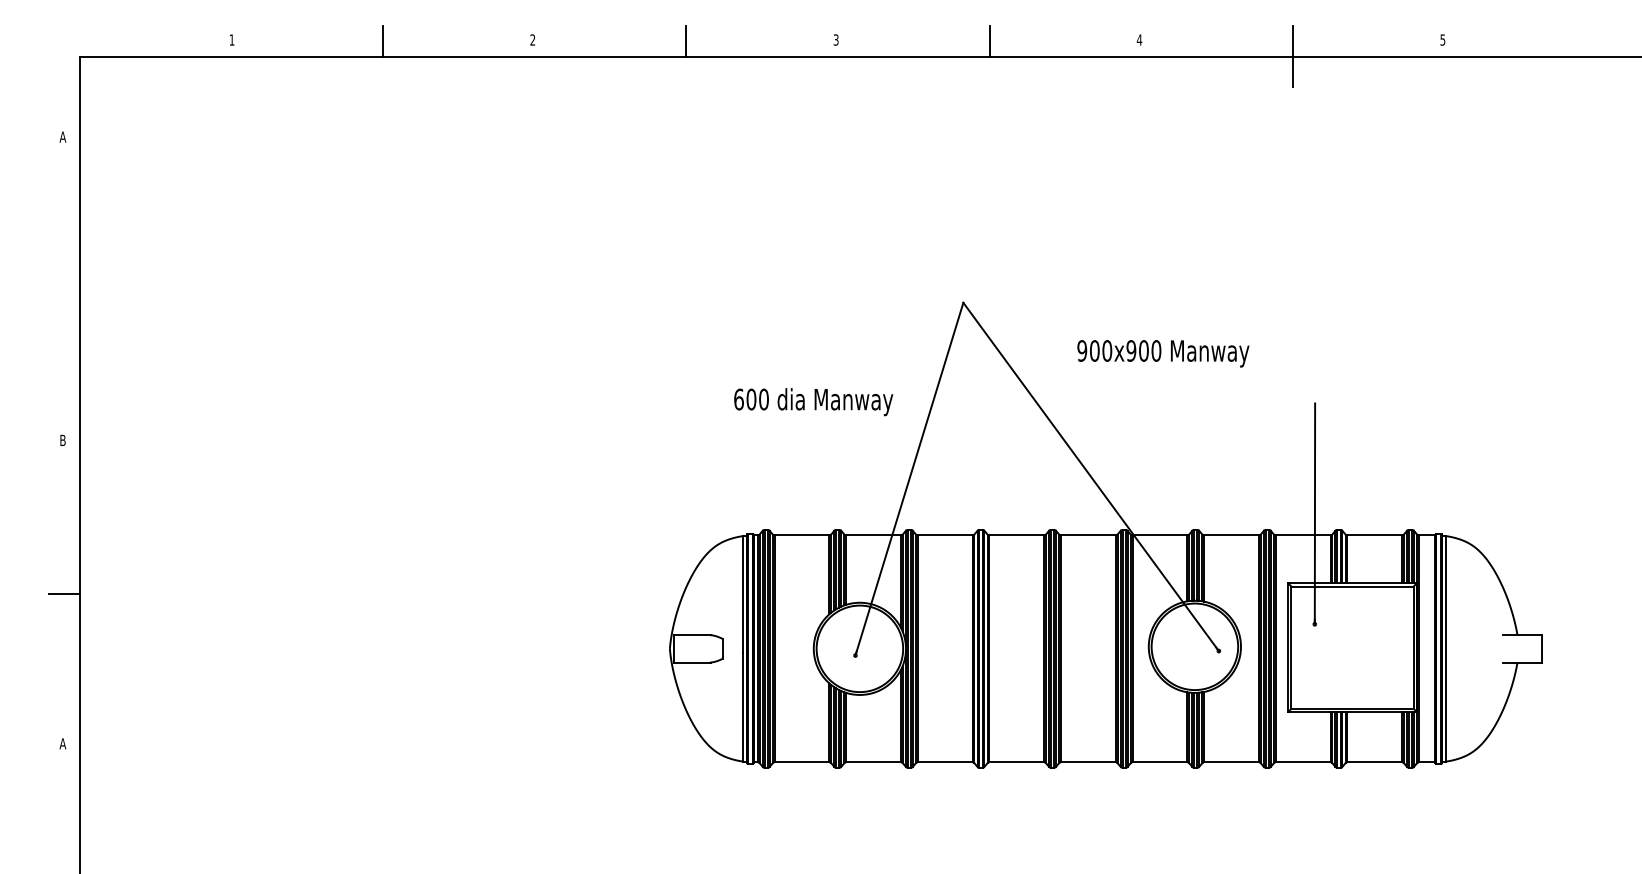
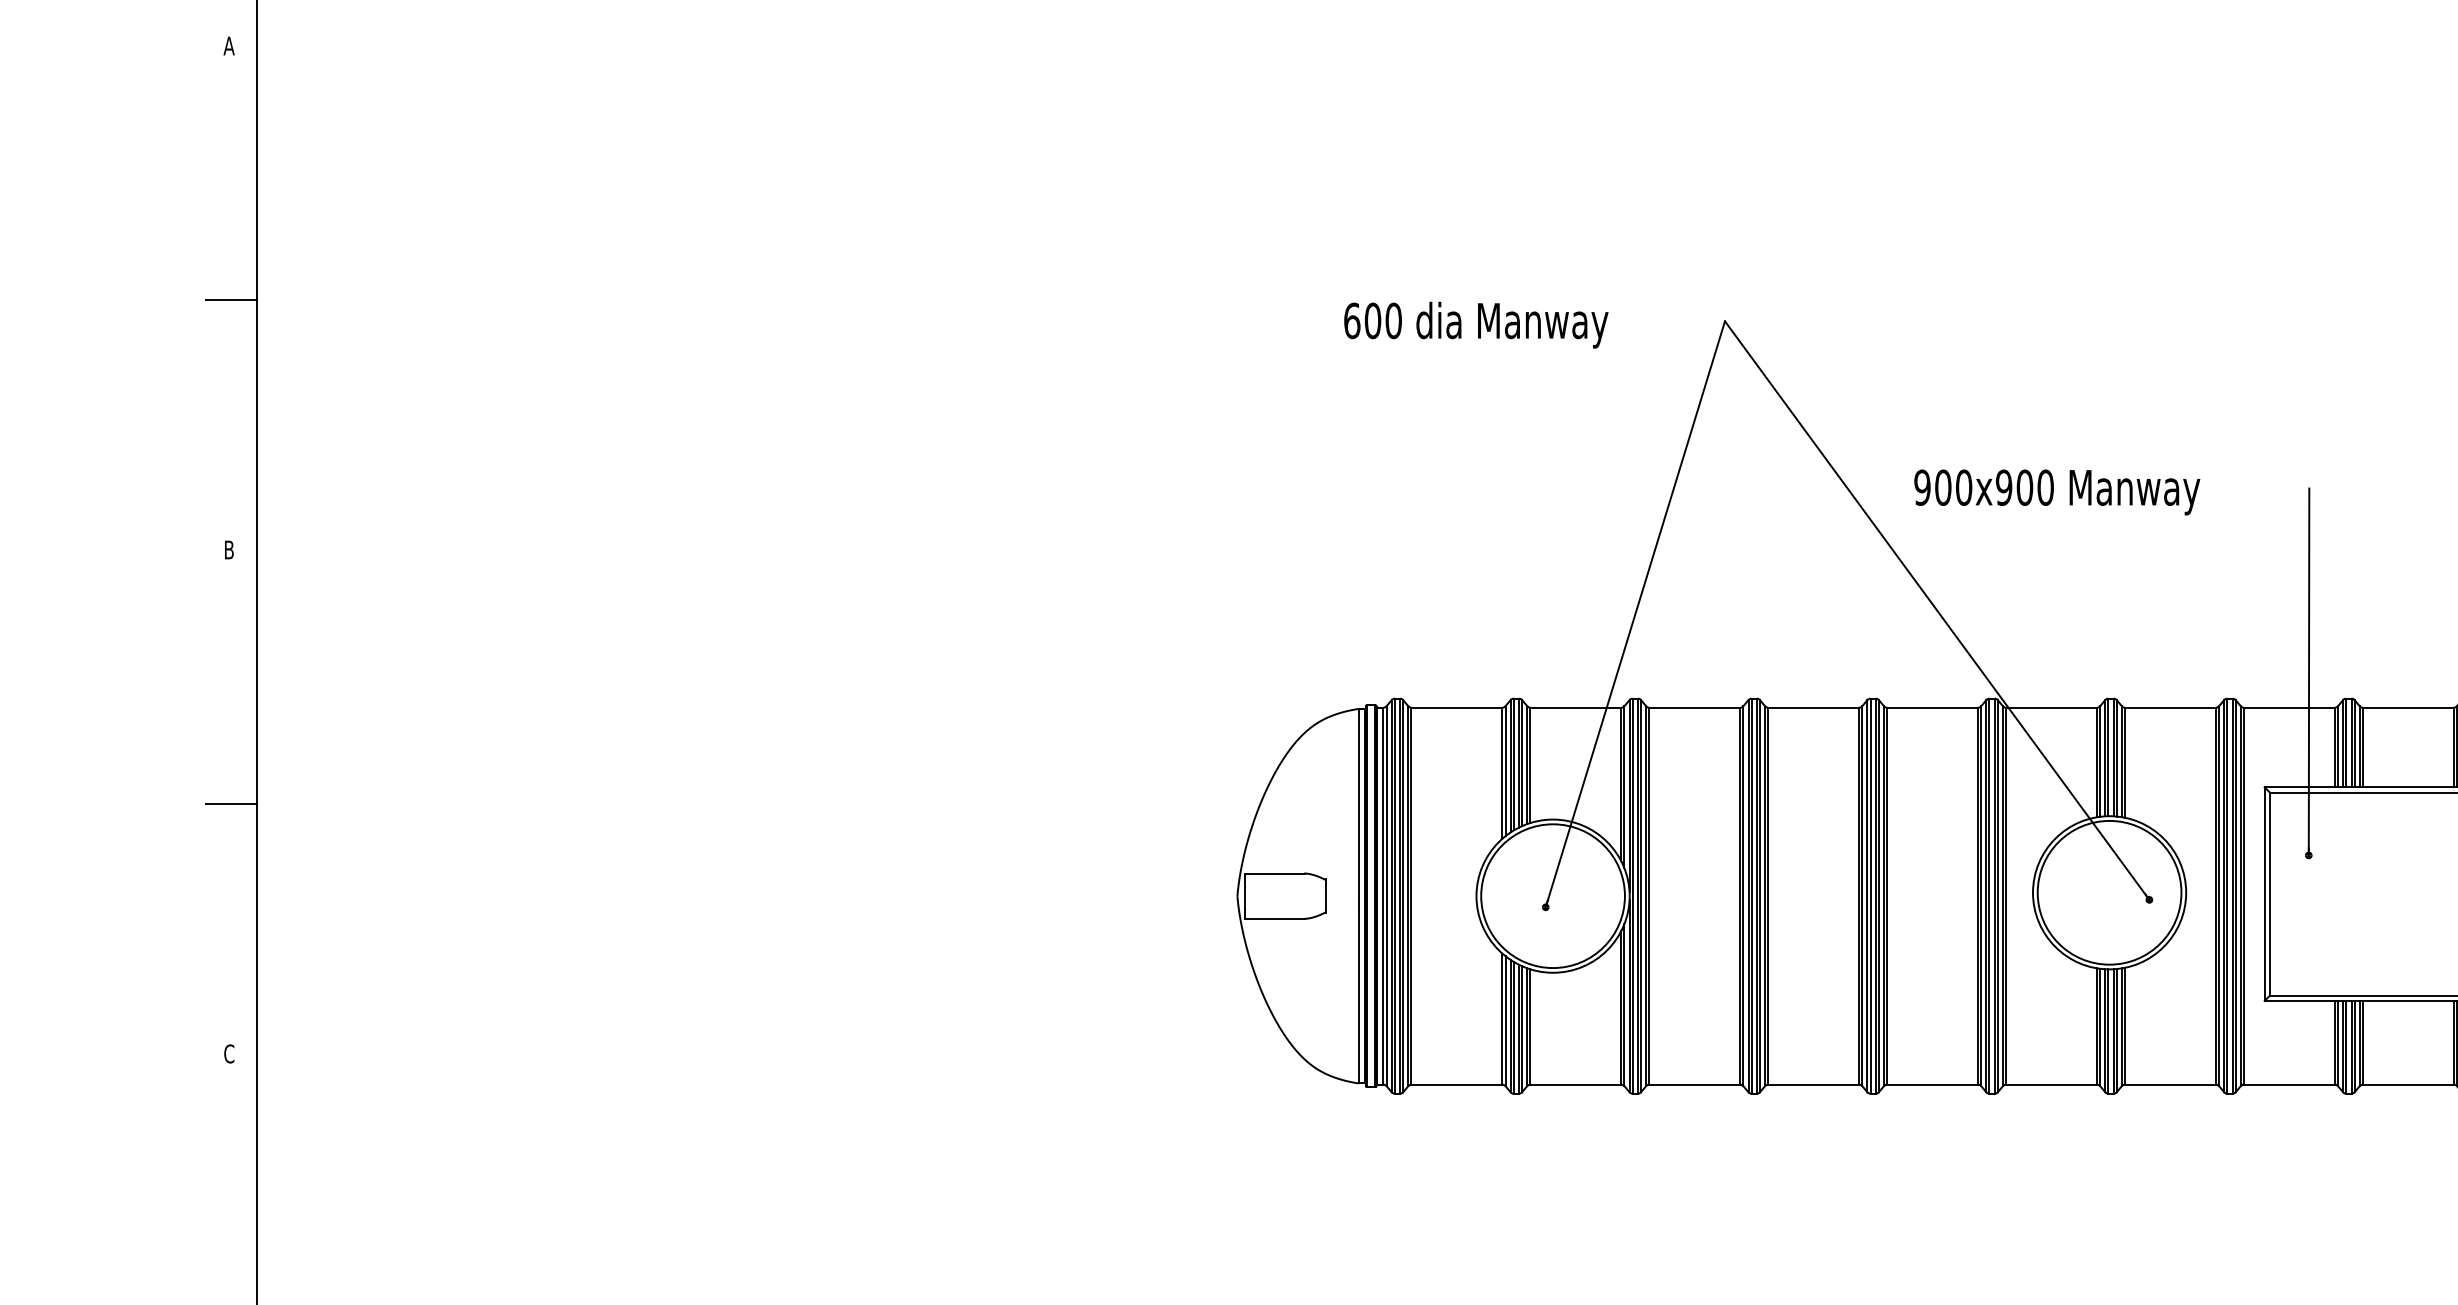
line: (64, 290) -> (231, 300), added
text: (1163, 353) -> (2057, 491), moved
text: (813, 402) -> (1476, 325), moved
text: (62, 743) -> (228, 1053), A -> C

